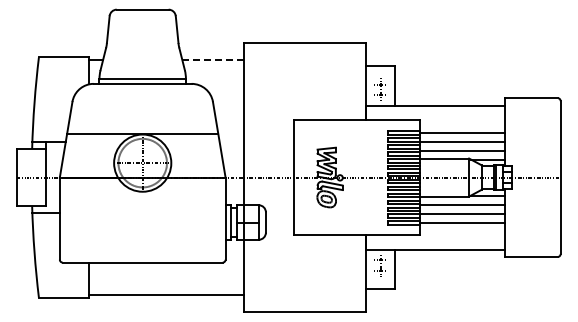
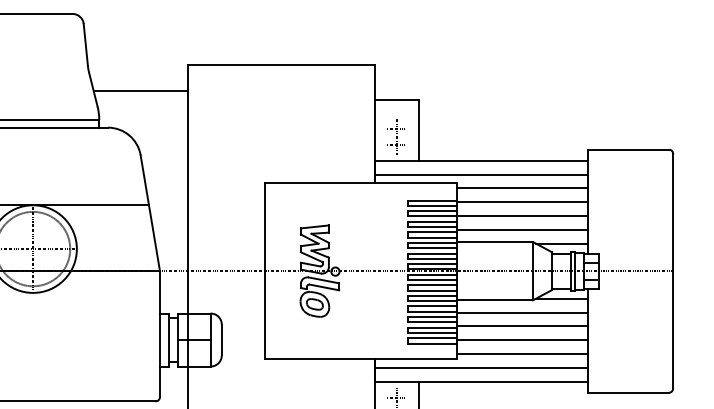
line: (212, 60) -> (139, 91), dashed -> solid
line: (435, 114) -> (481, 174), added
line: (462, 123) -> (522, 188), added
line: (462, 231) -> (522, 353), added
line: (435, 240) -> (481, 367), added

